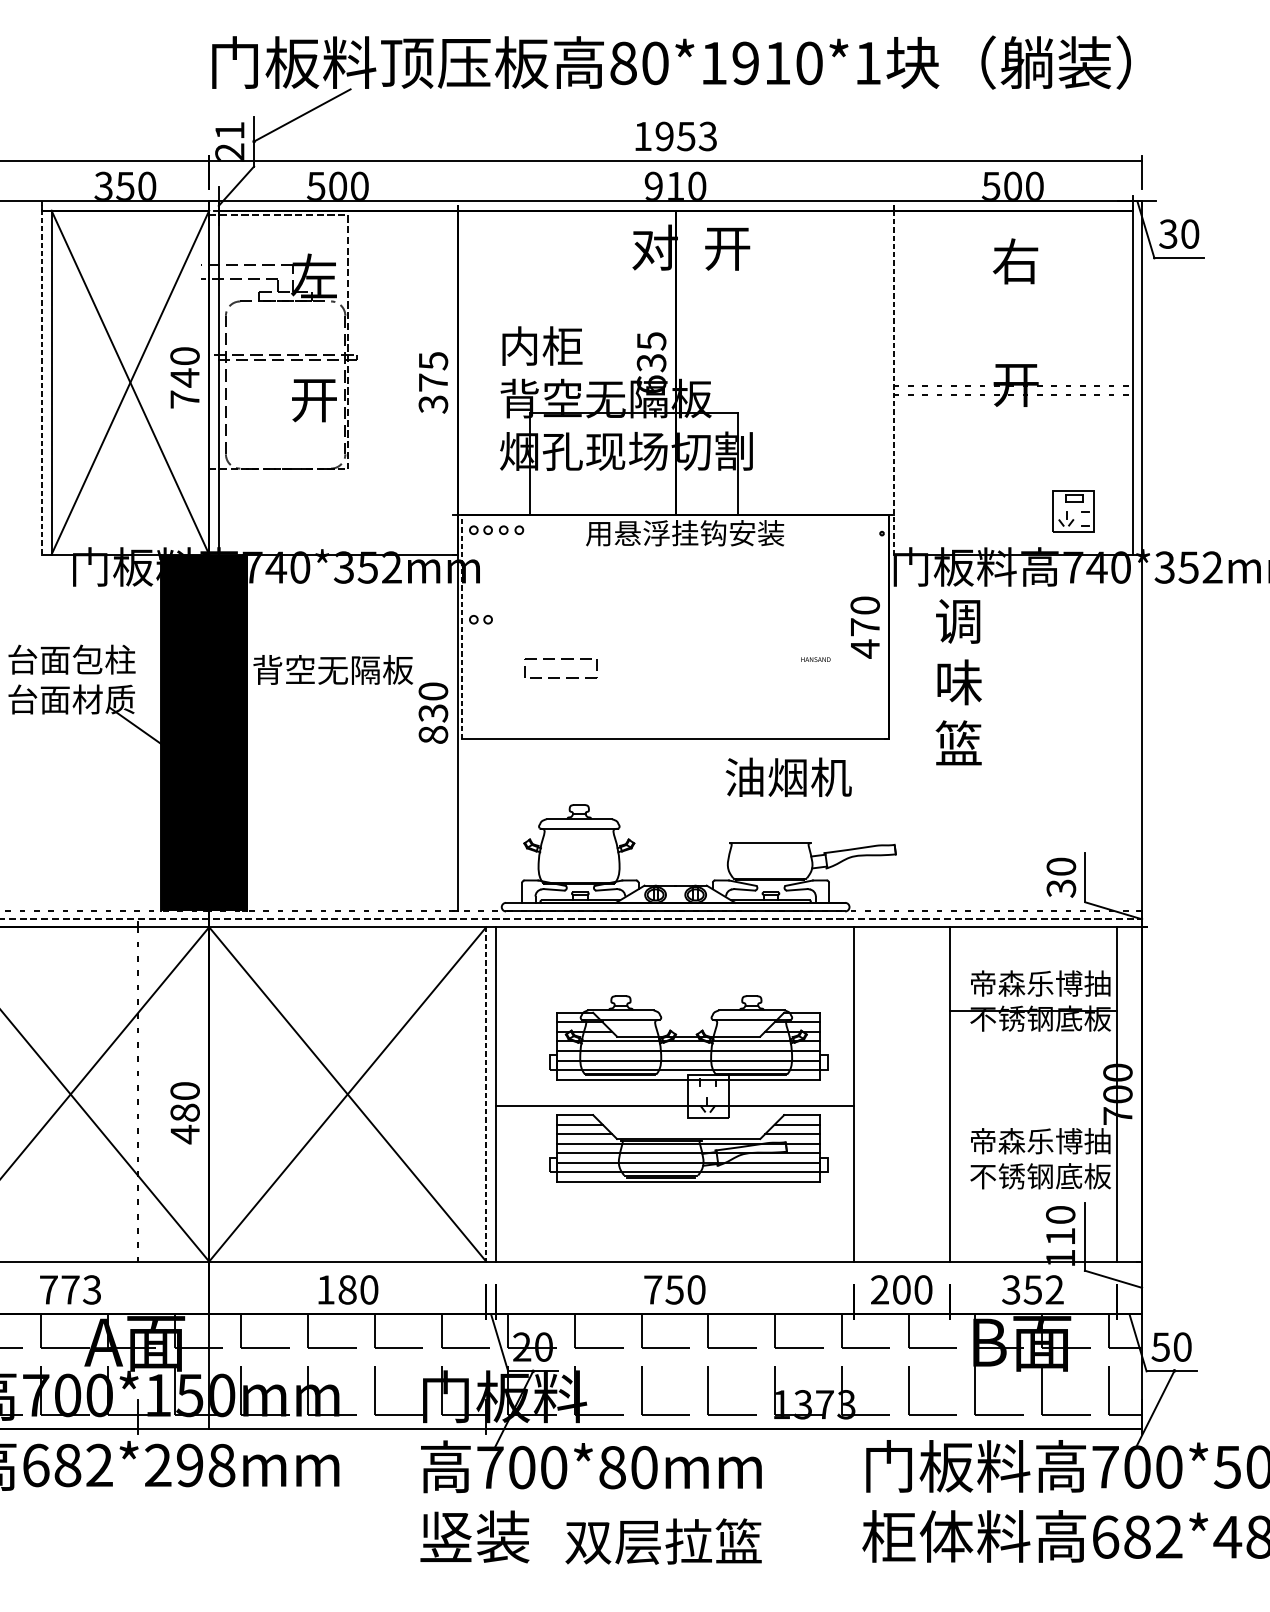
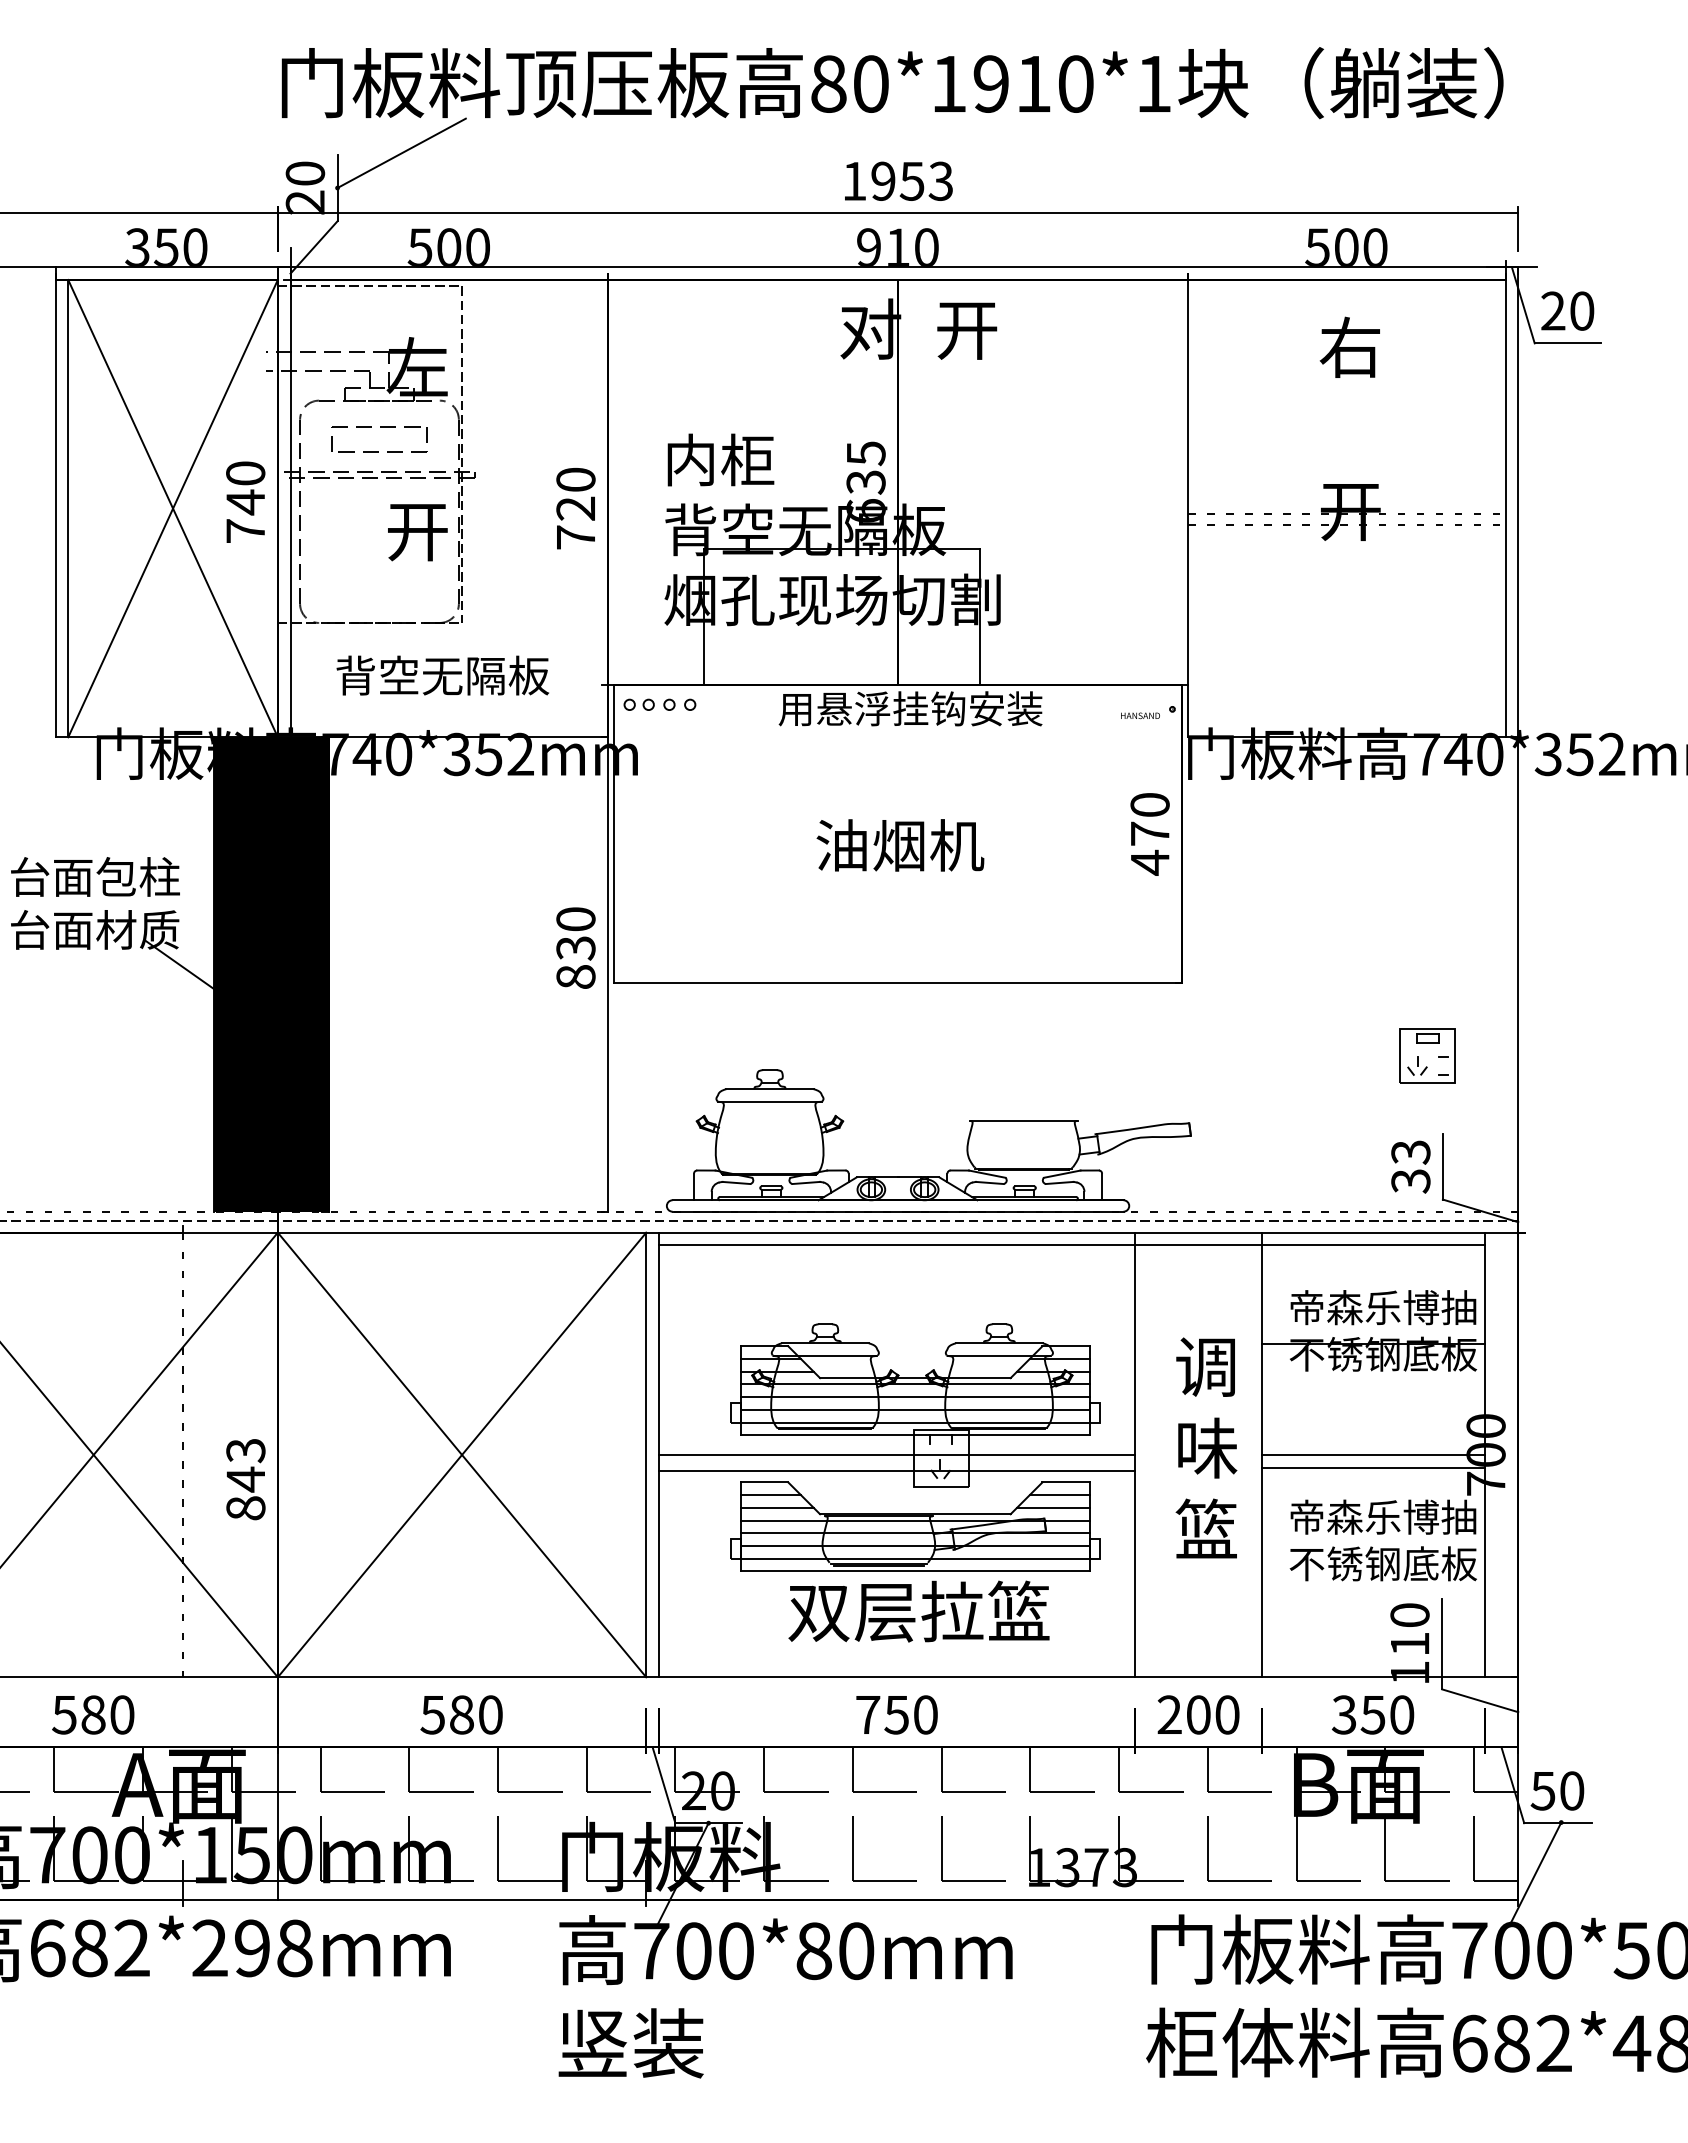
text: (229, 130) -> (305, 173), 21 -> 20
text: (1167, 233) -> (1552, 310), 30 -> 20
line: (41, 378) -> (55, 502), dashed -> solid
text: (433, 382) -> (575, 508), 375 -> 720
line: (894, 382) -> (1188, 508), dashed -> solid
part: (1073, 511) -> (1427, 1055), moved
part: (480, 619) -> (638, 823), removed
line: (461, 627) -> (613, 833), dashed -> solid
part: (561, 659) -> (380, 427), moved
text: (815, 659) -> (1140, 715), moved
text: (333, 669) -> (442, 675), moved
text: (958, 681) -> (1206, 1447), moved
text: (788, 777) -> (900, 845), moved
text: (1061, 866) -> (1410, 1152), 30 -> 33
line: (806, 936) -> (1071, 1245), added
line: (486, 1094) -> (646, 1455), dashed -> solid
line: (674, 1094) -> (896, 1454), added
line: (1033, 1094) -> (1373, 1454), added
line: (1033, 1103) -> (1373, 1467), added
text: (184, 1112) -> (245, 1479), 480 -> 843
text: (70, 1289) -> (93, 1714), 773 -> 580
text: (1055, 1289) -> (1402, 1714), 352 -> 350
text: (325, 1290) -> (432, 1715), 180 -> 580
text: (663, 1541) -> (918, 1611), moved

